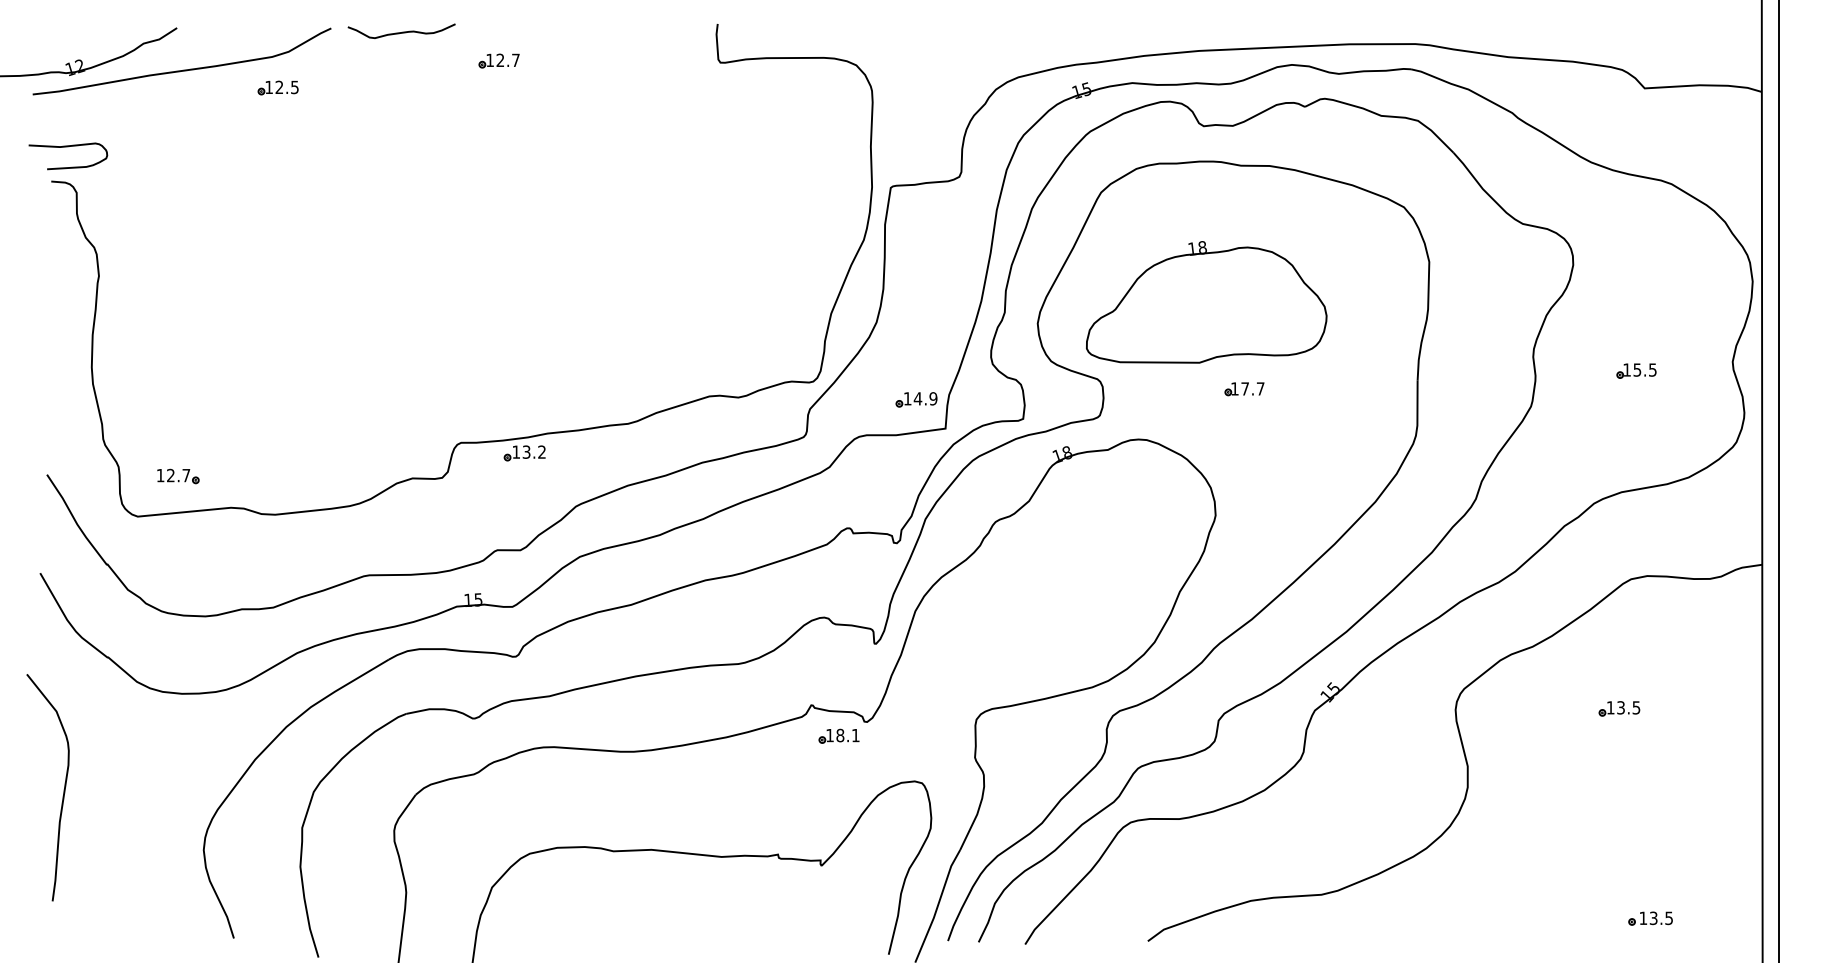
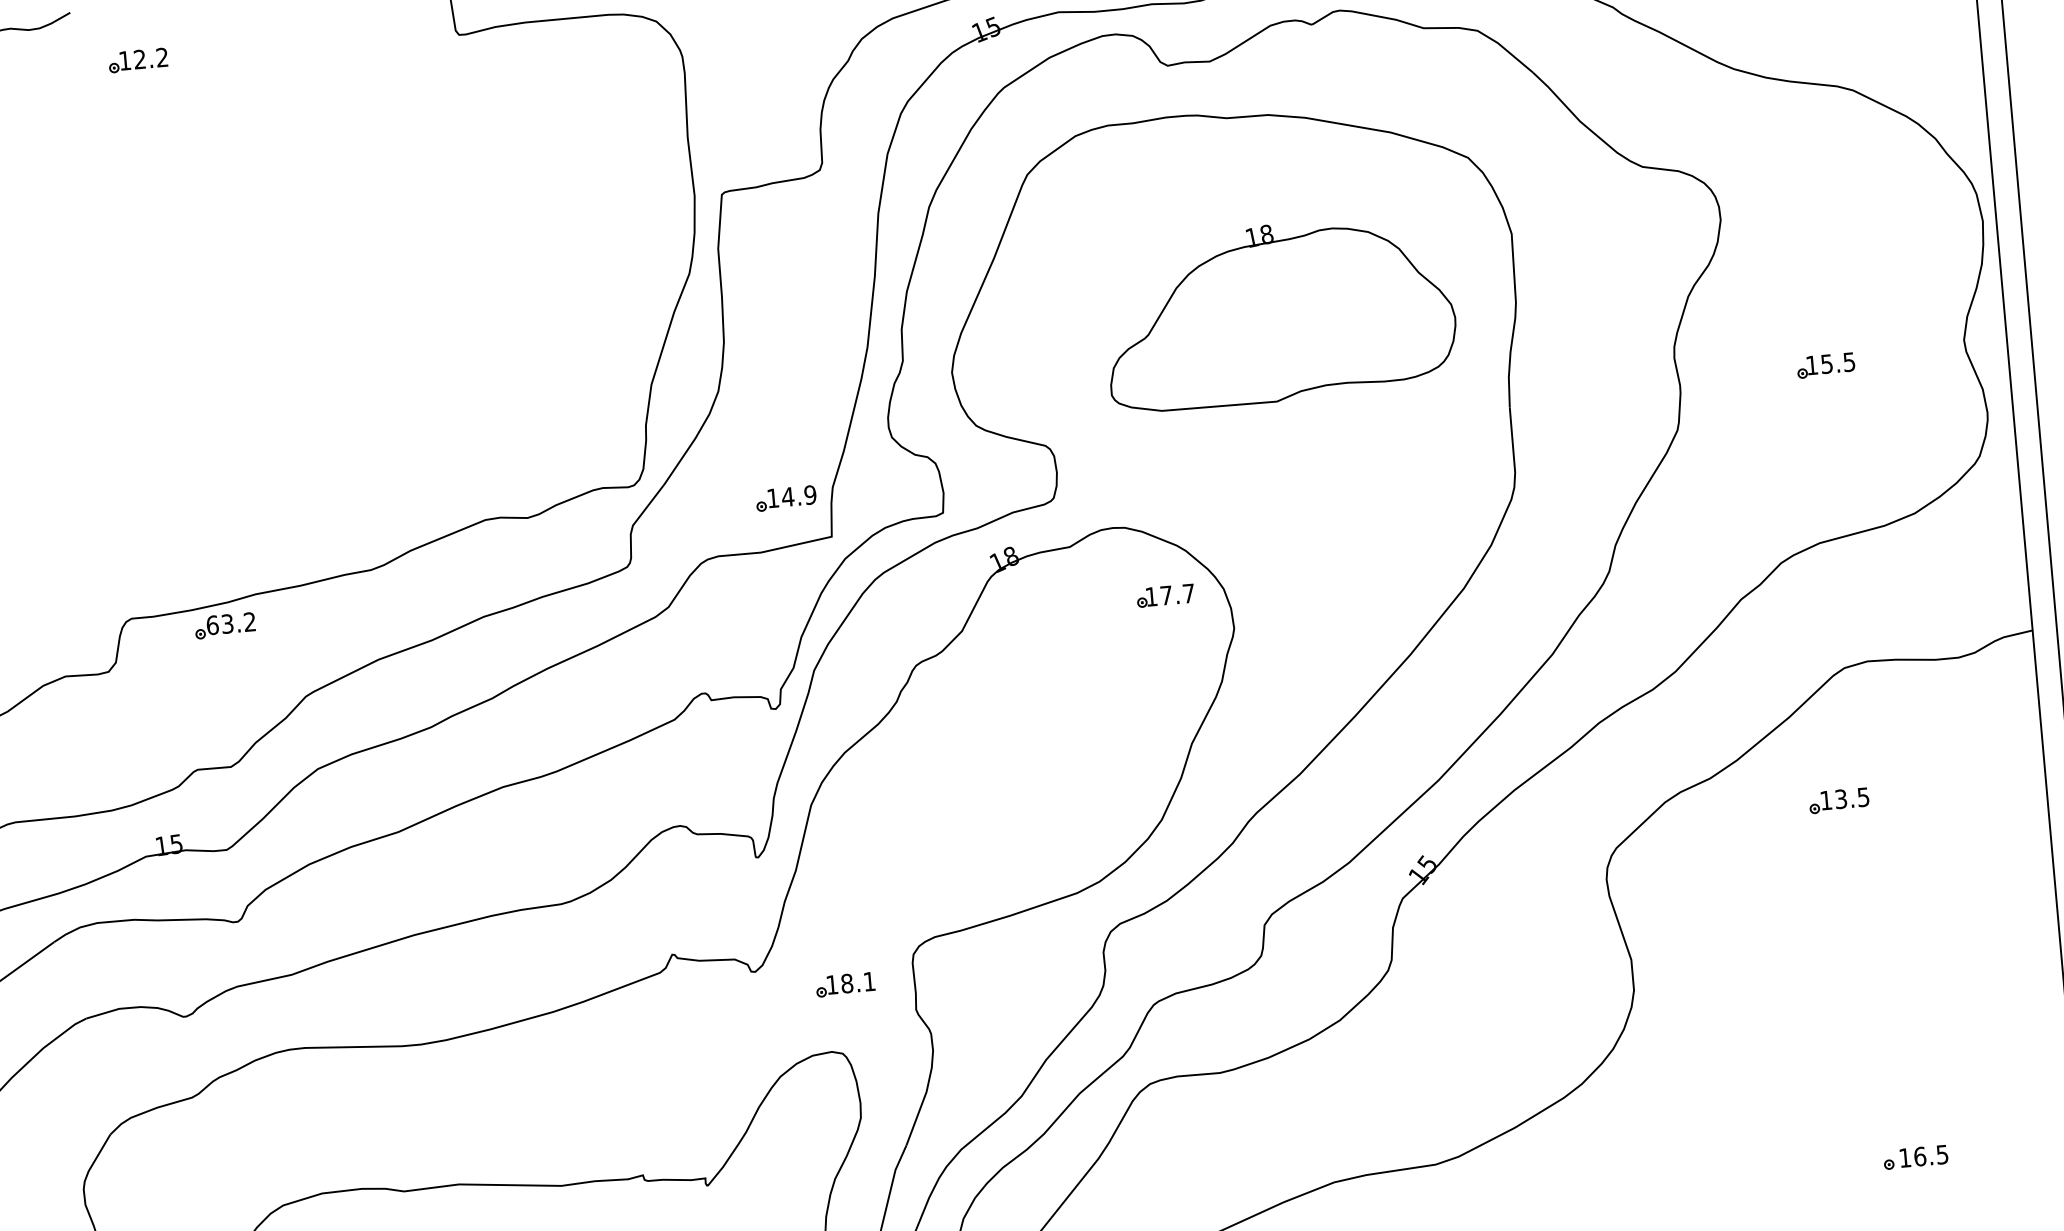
text: (515, 59) -> (161, 56), 12.7 -> 12.2
part: (1206, 302) -> (1279, 313), moved
part: (1244, 389) -> (1165, 596), moved
text: (516, 451) -> (212, 624), 13.2 -> 63.2
part: (1619, 708) -> (1839, 800), moved
part: (838, 735) -> (844, 983), moved
text: (1653, 918) -> (1919, 1156), 13.5 -> 16.5

